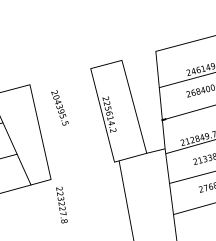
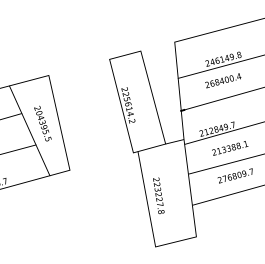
text: (59, 107) -> (42, 123), moved
text: (61, 204) -> (158, 195), moved

